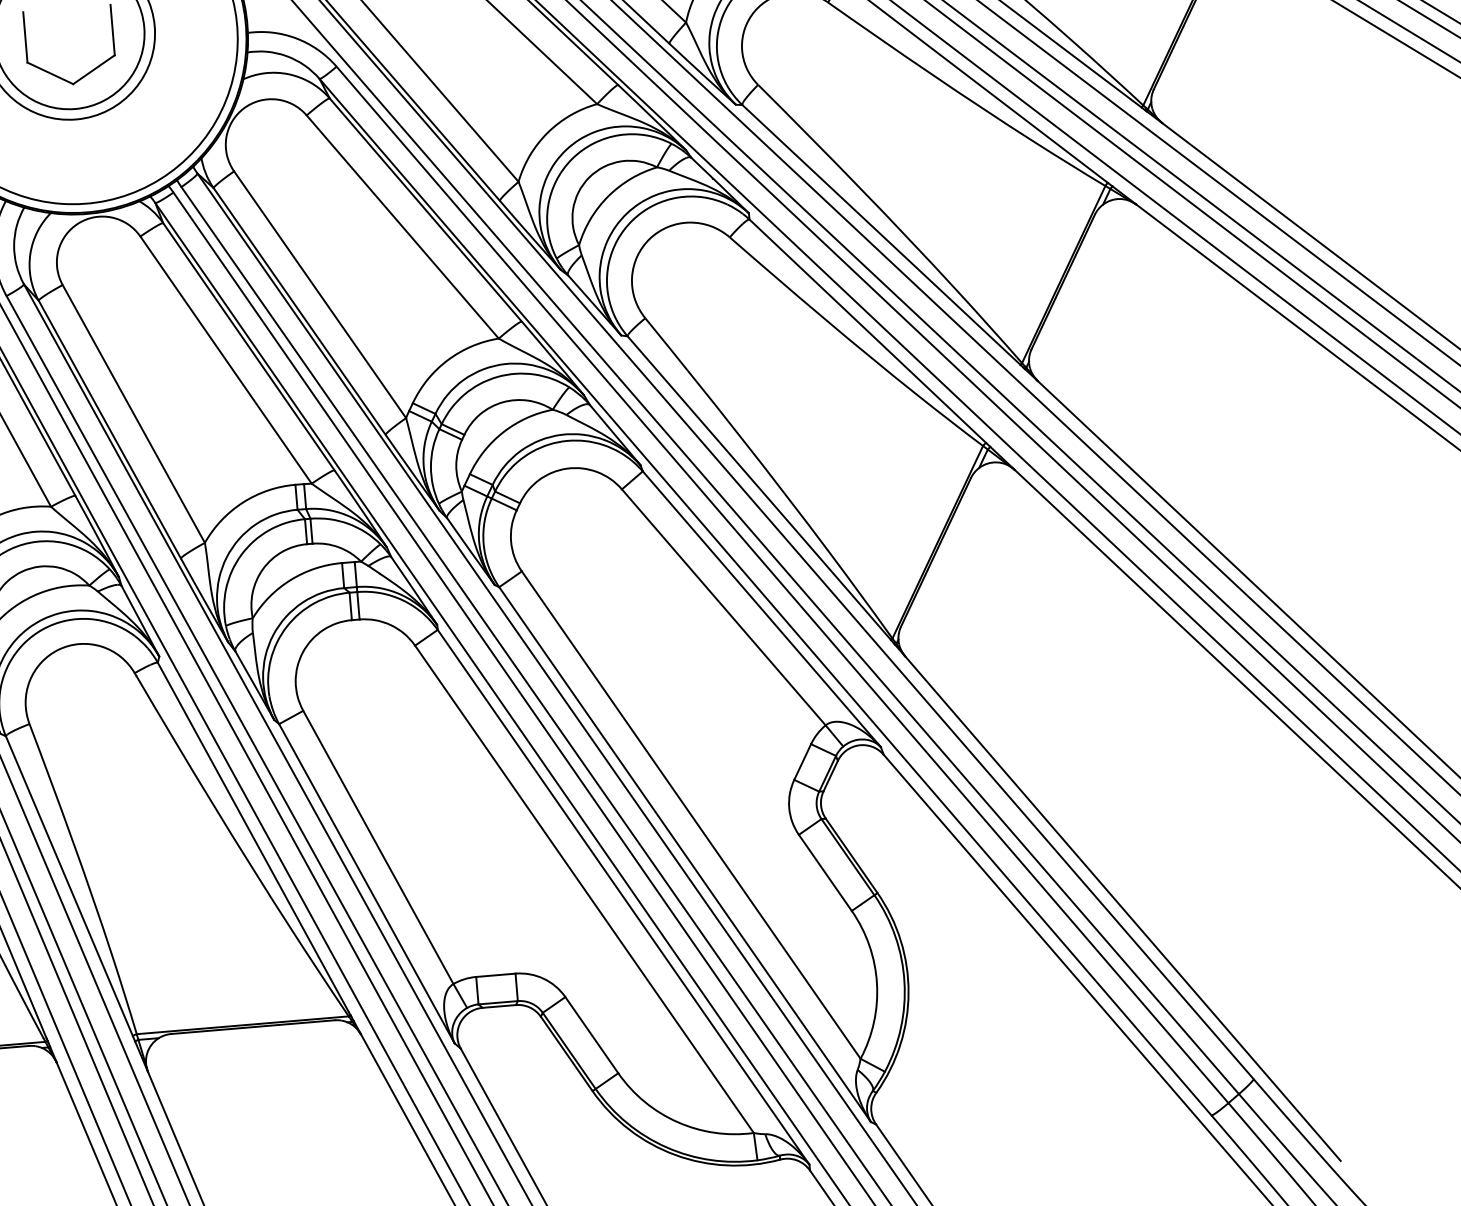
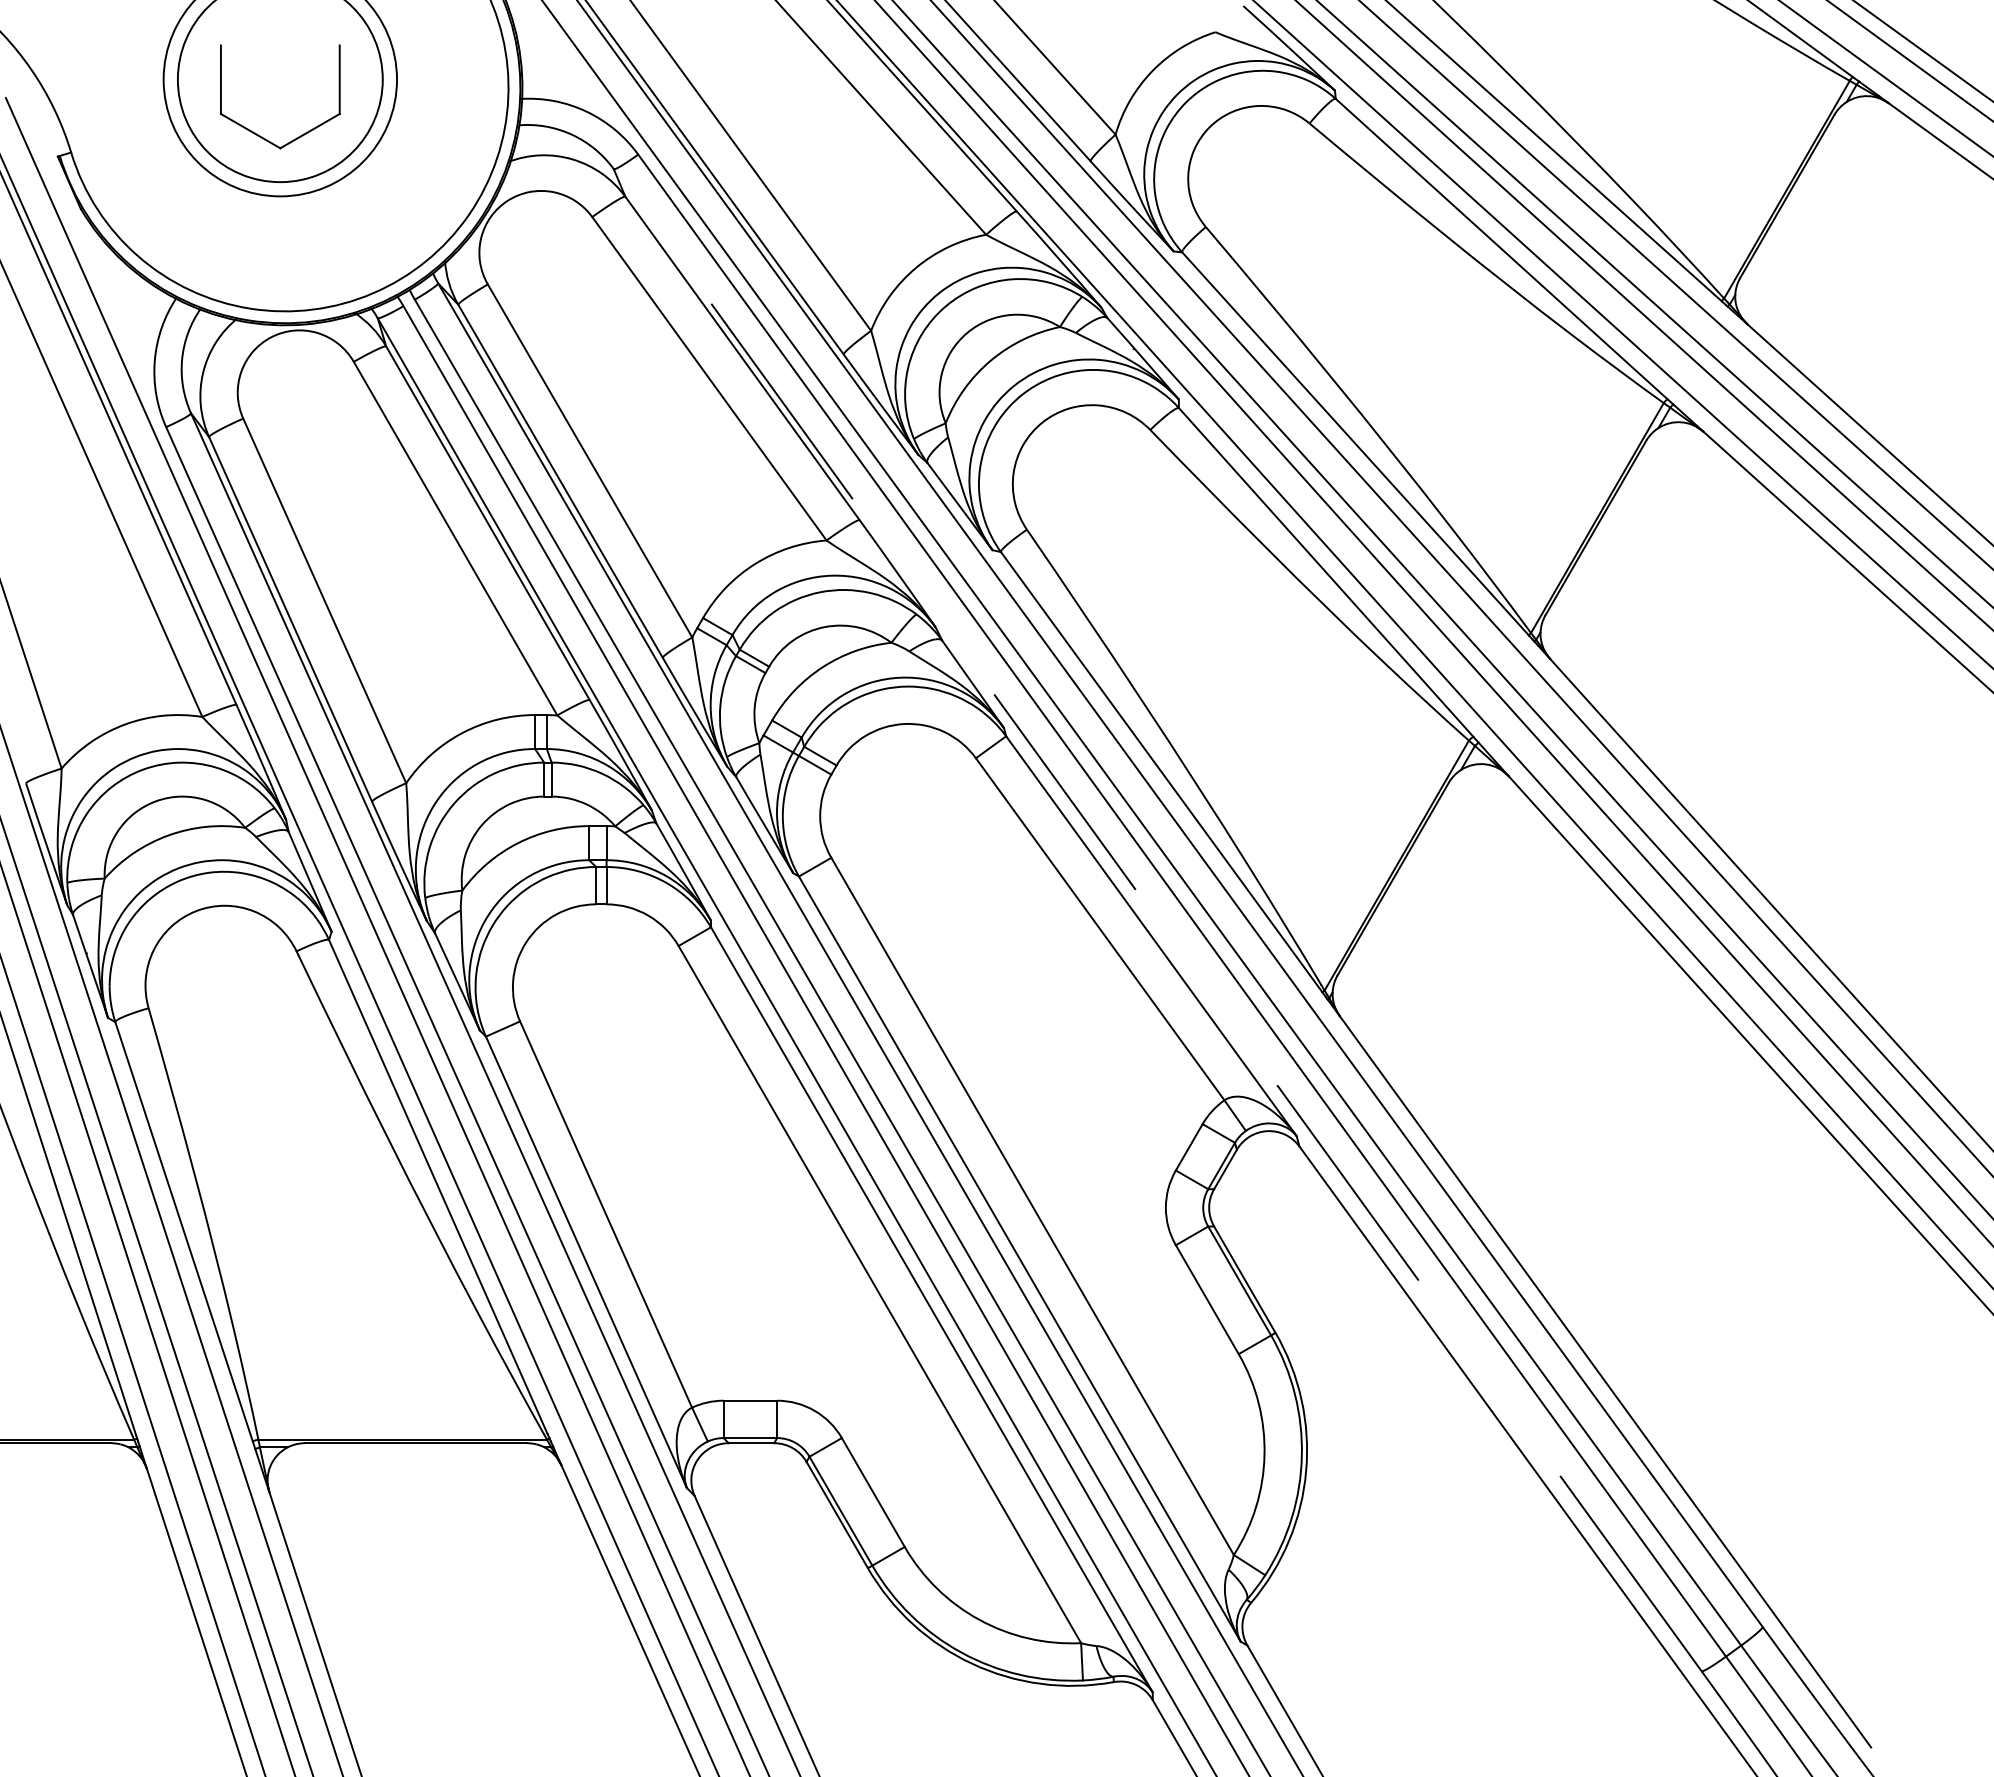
line: (765, 596) -> (1157, 919), solid -> dashed

